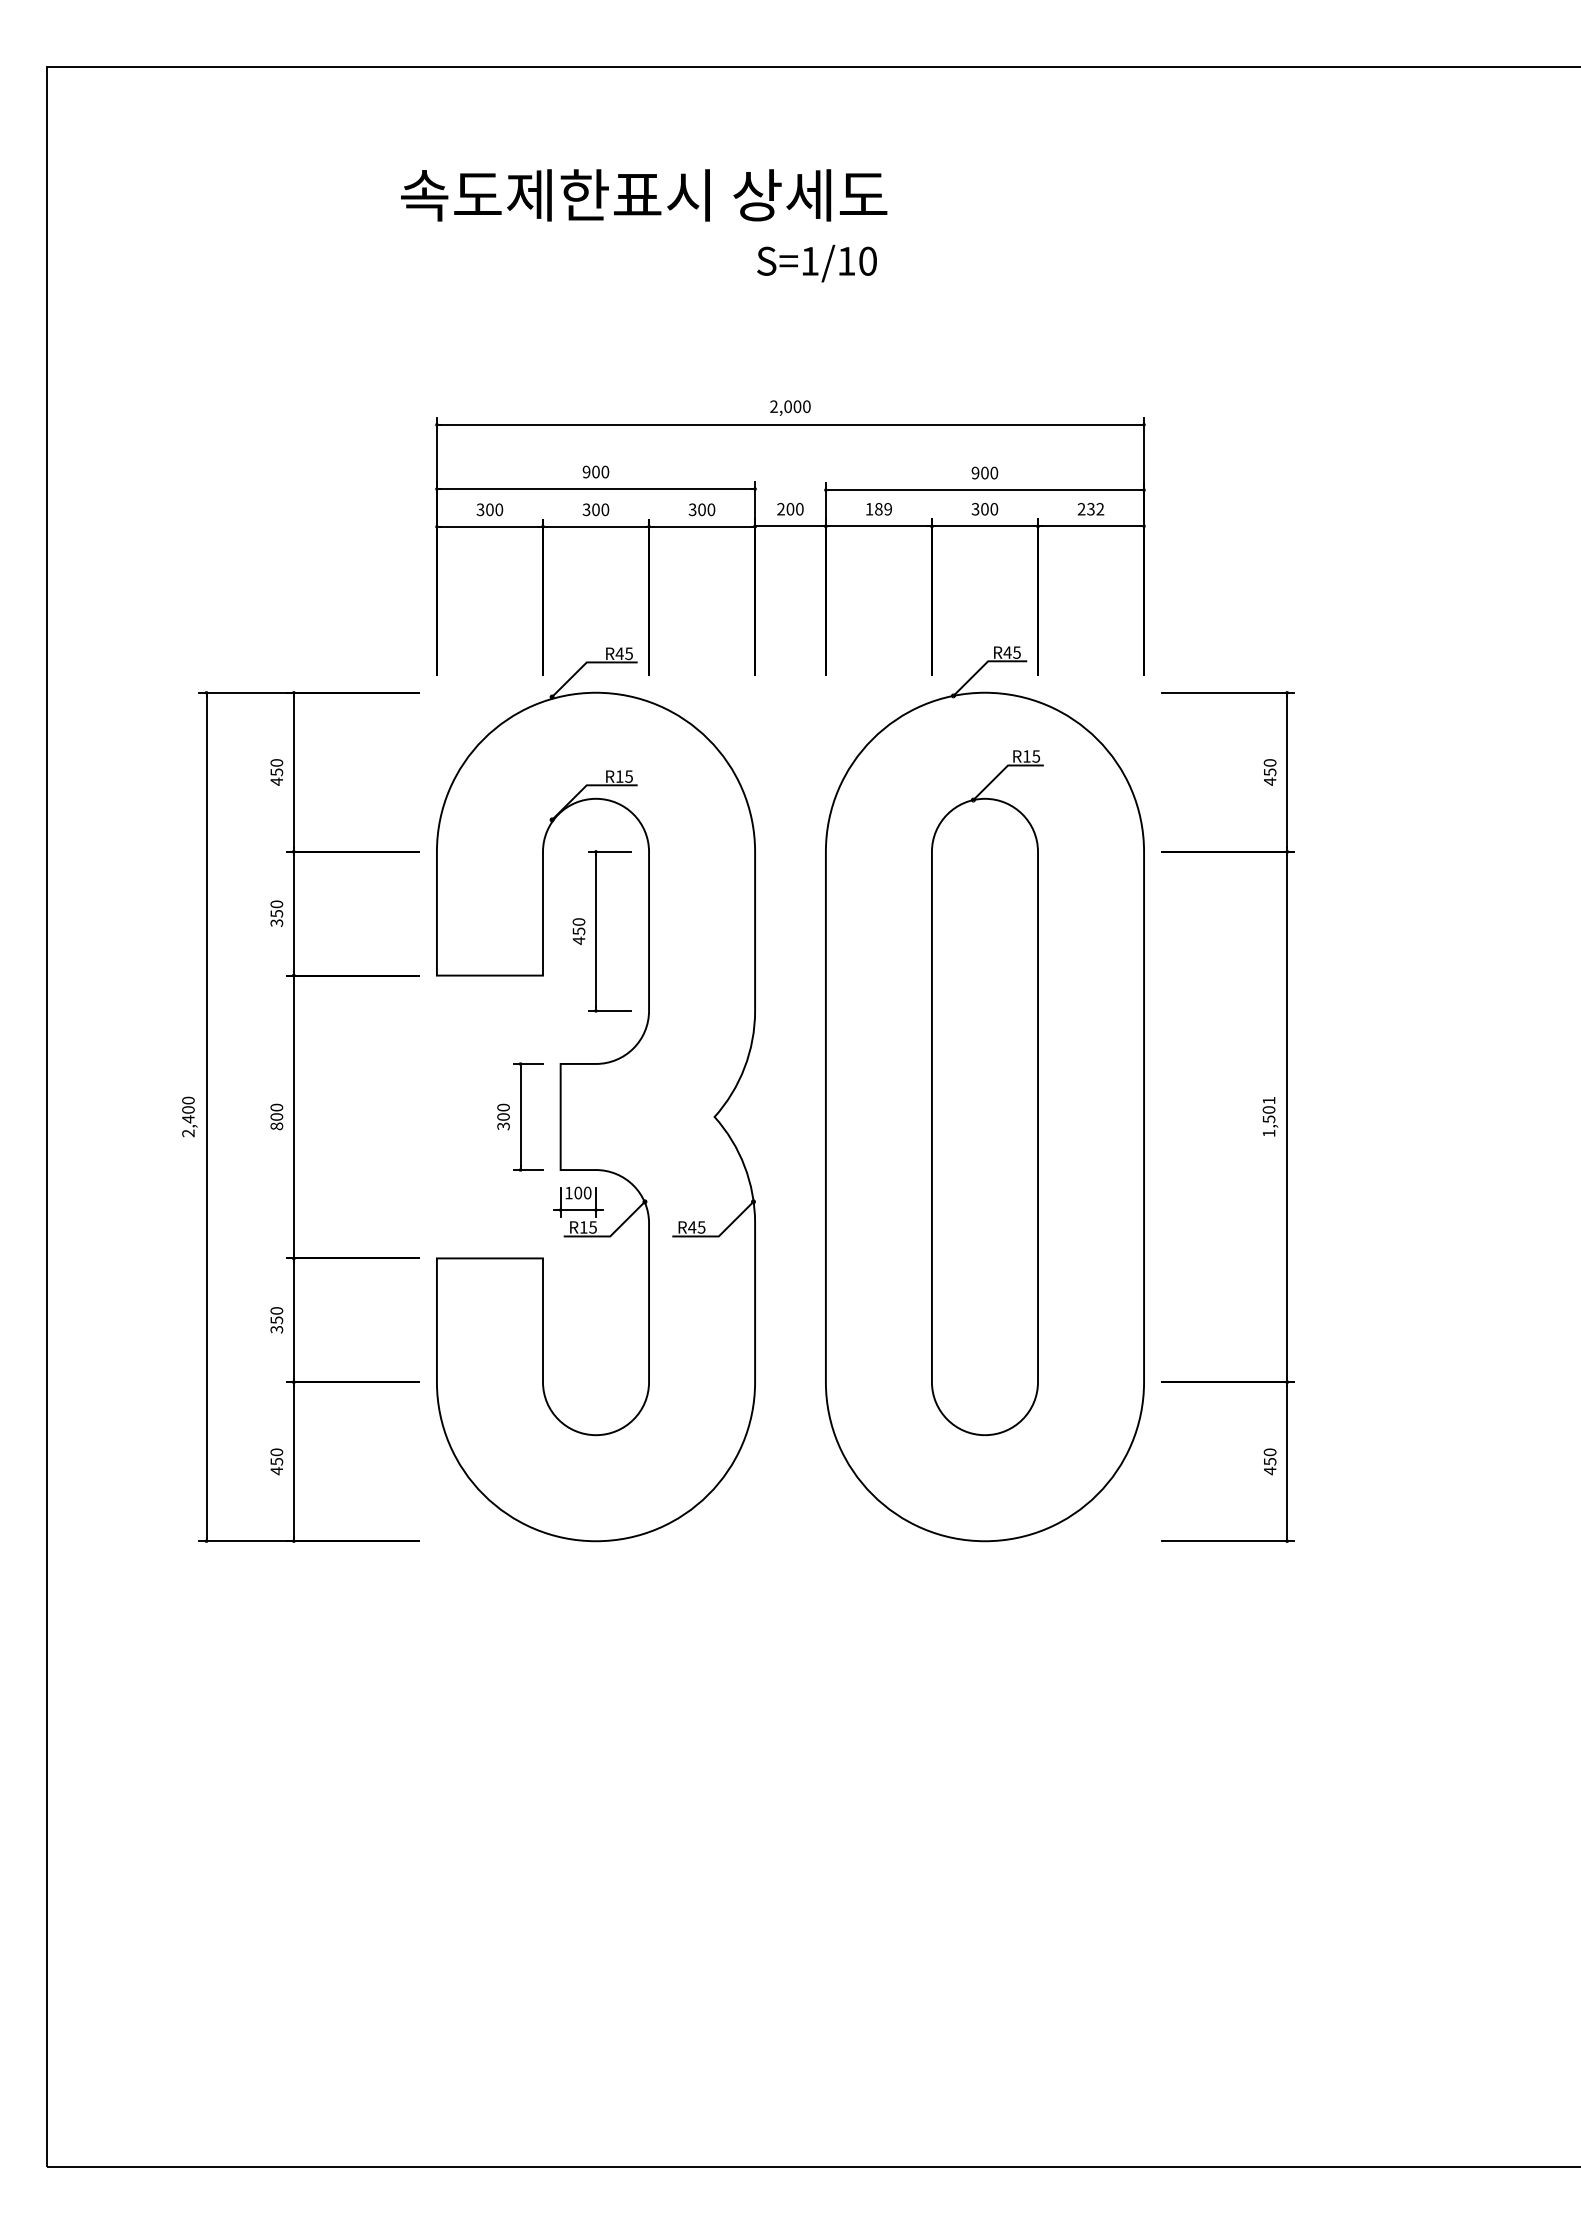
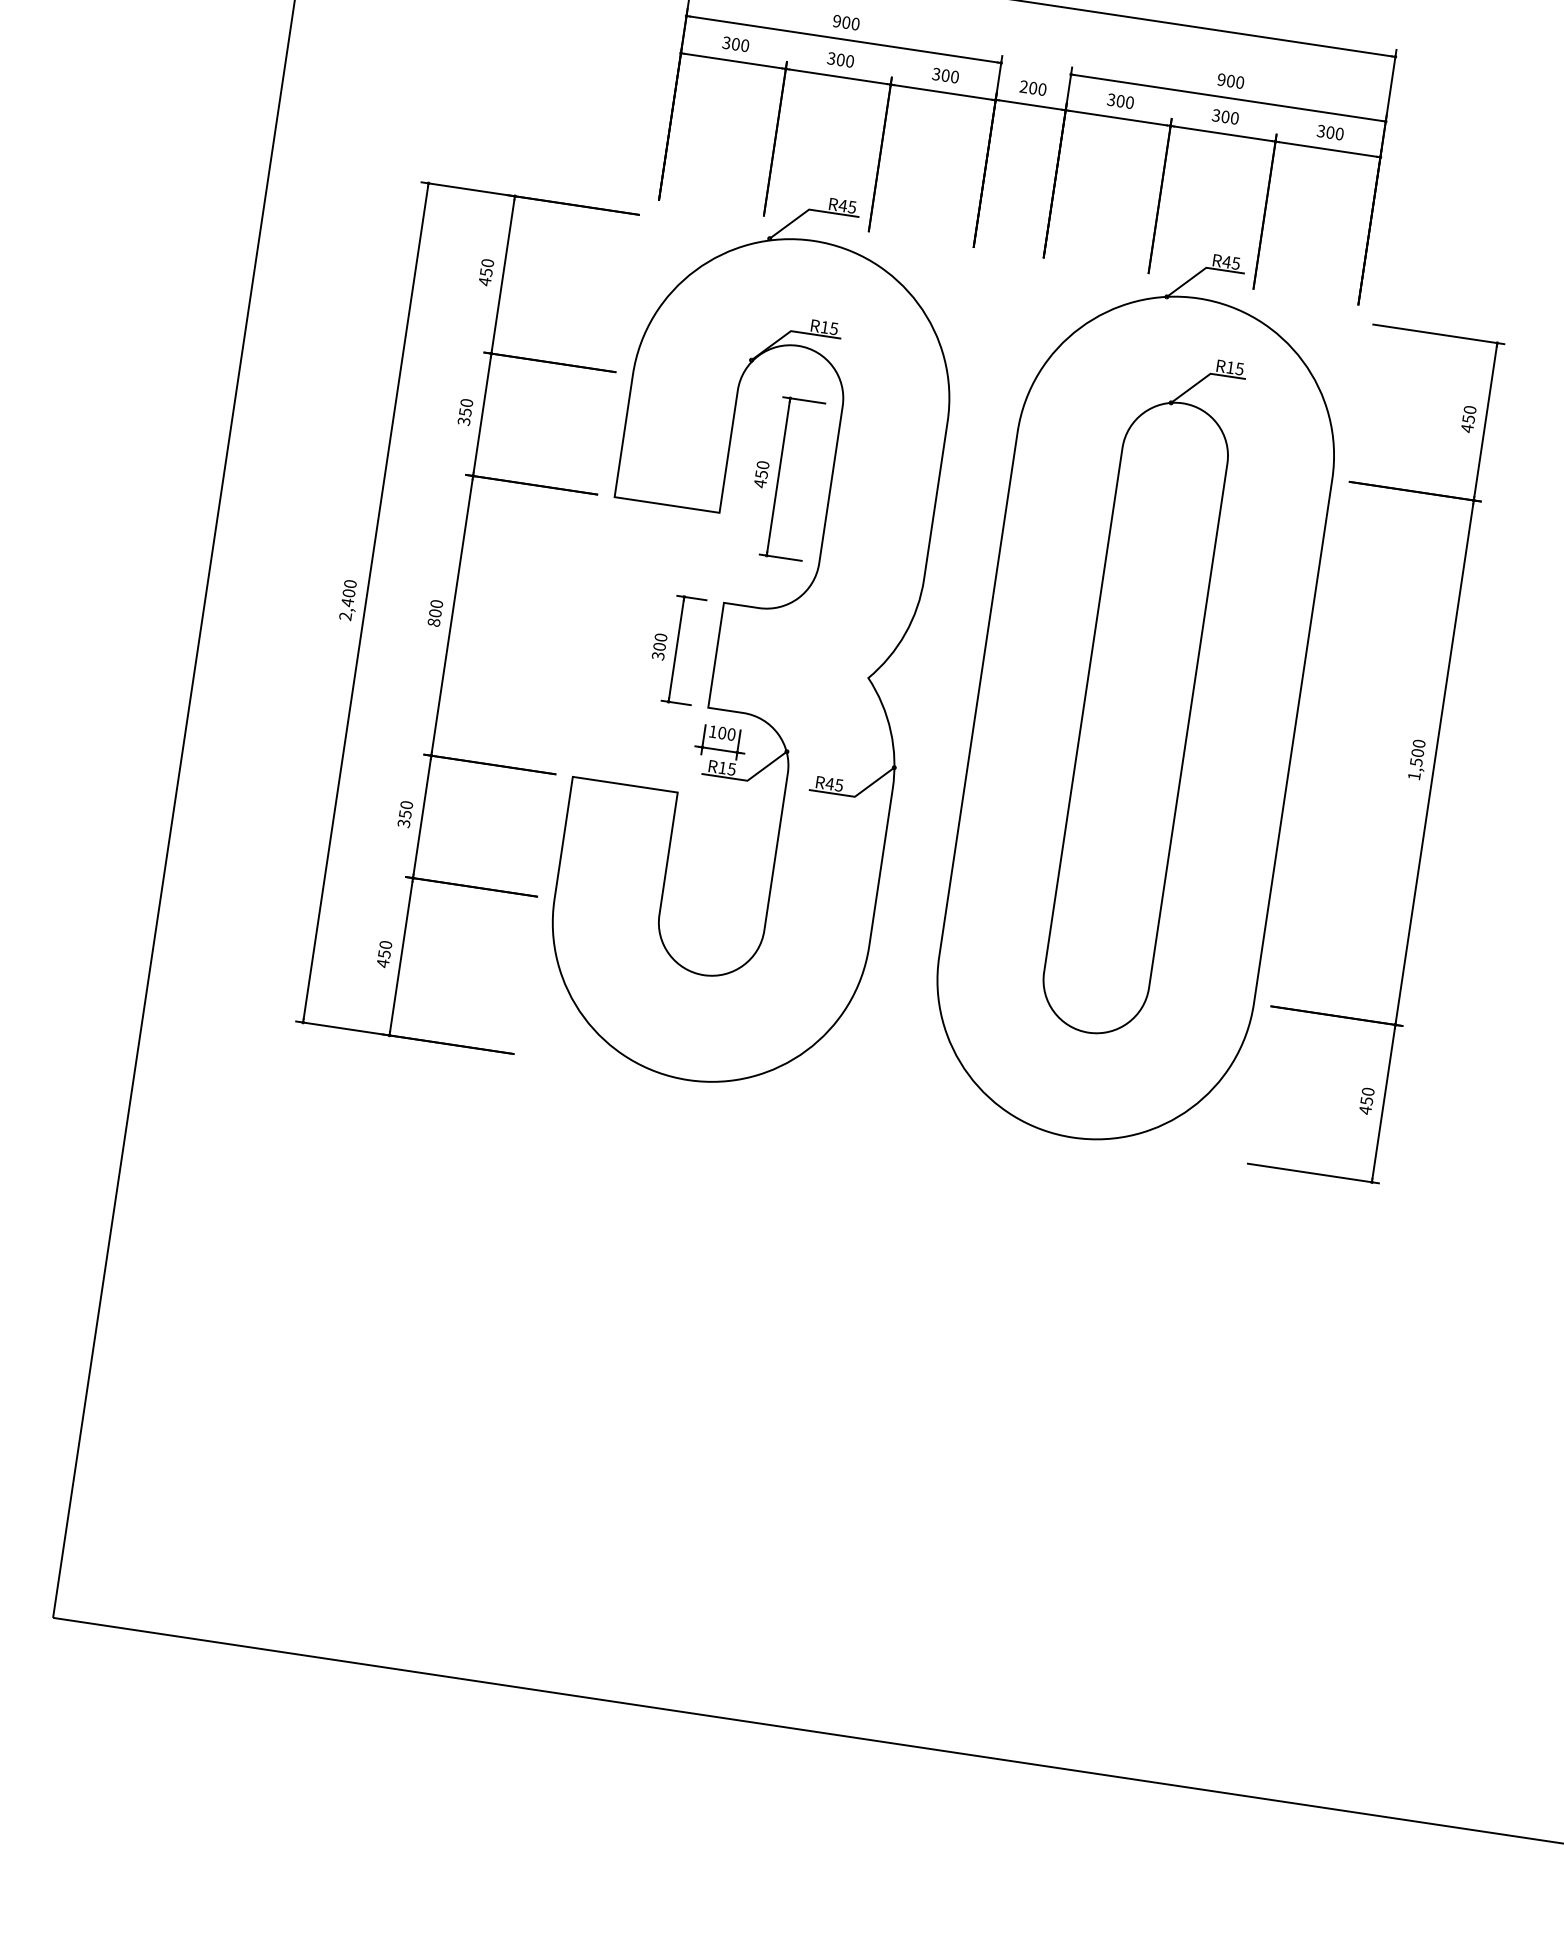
text: (878, 508) -> (1120, 100), 189 -> 300
text: (1090, 509) -> (1329, 132), 232 -> 300
text: (1268, 1100) -> (1418, 743), 1,501 -> 1,500

